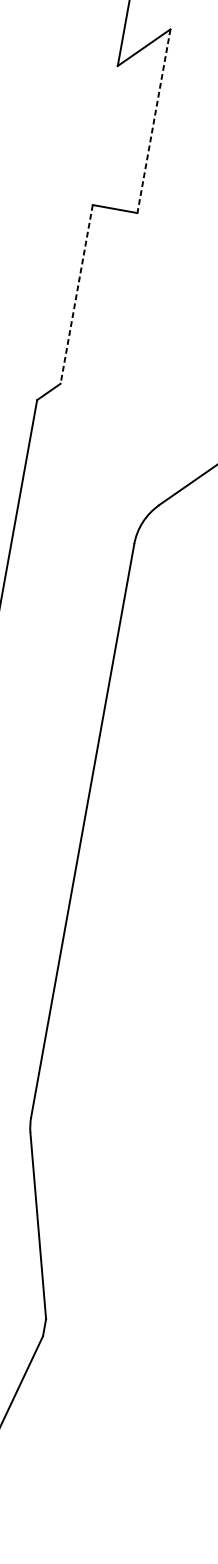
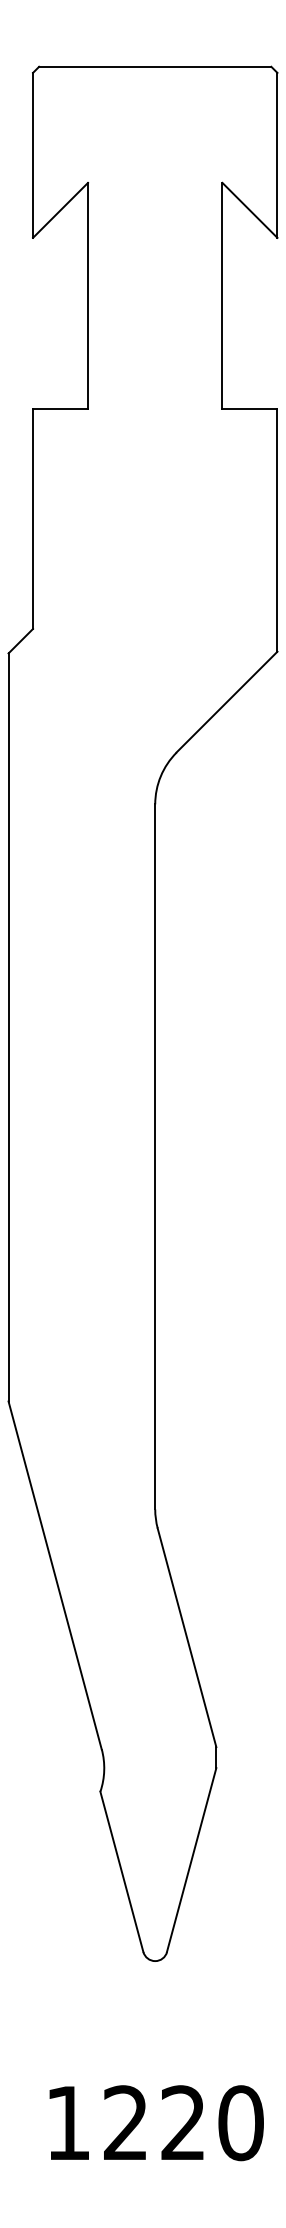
line: (154, 121) -> (88, 296), dashed -> solid
line: (77, 294) -> (33, 519), dashed -> solid

